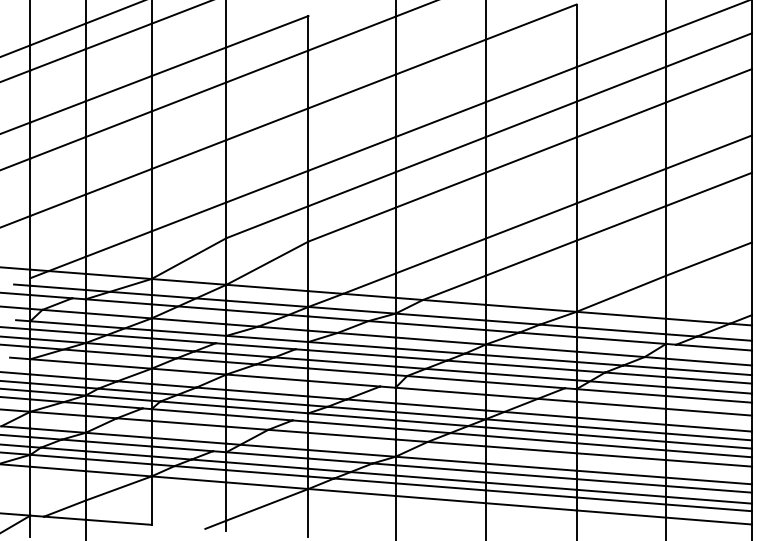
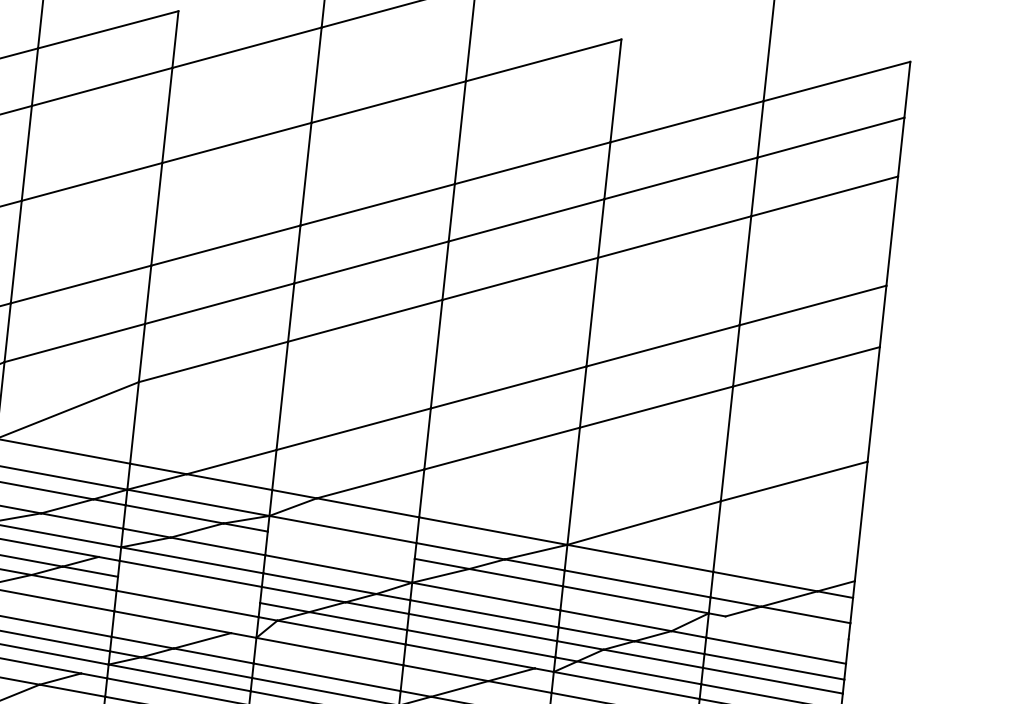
line: (440, 326) -> (341, 545), removed
line: (713, 347) -> (786, 627), removed
line: (351, 362) -> (188, 588), removed

